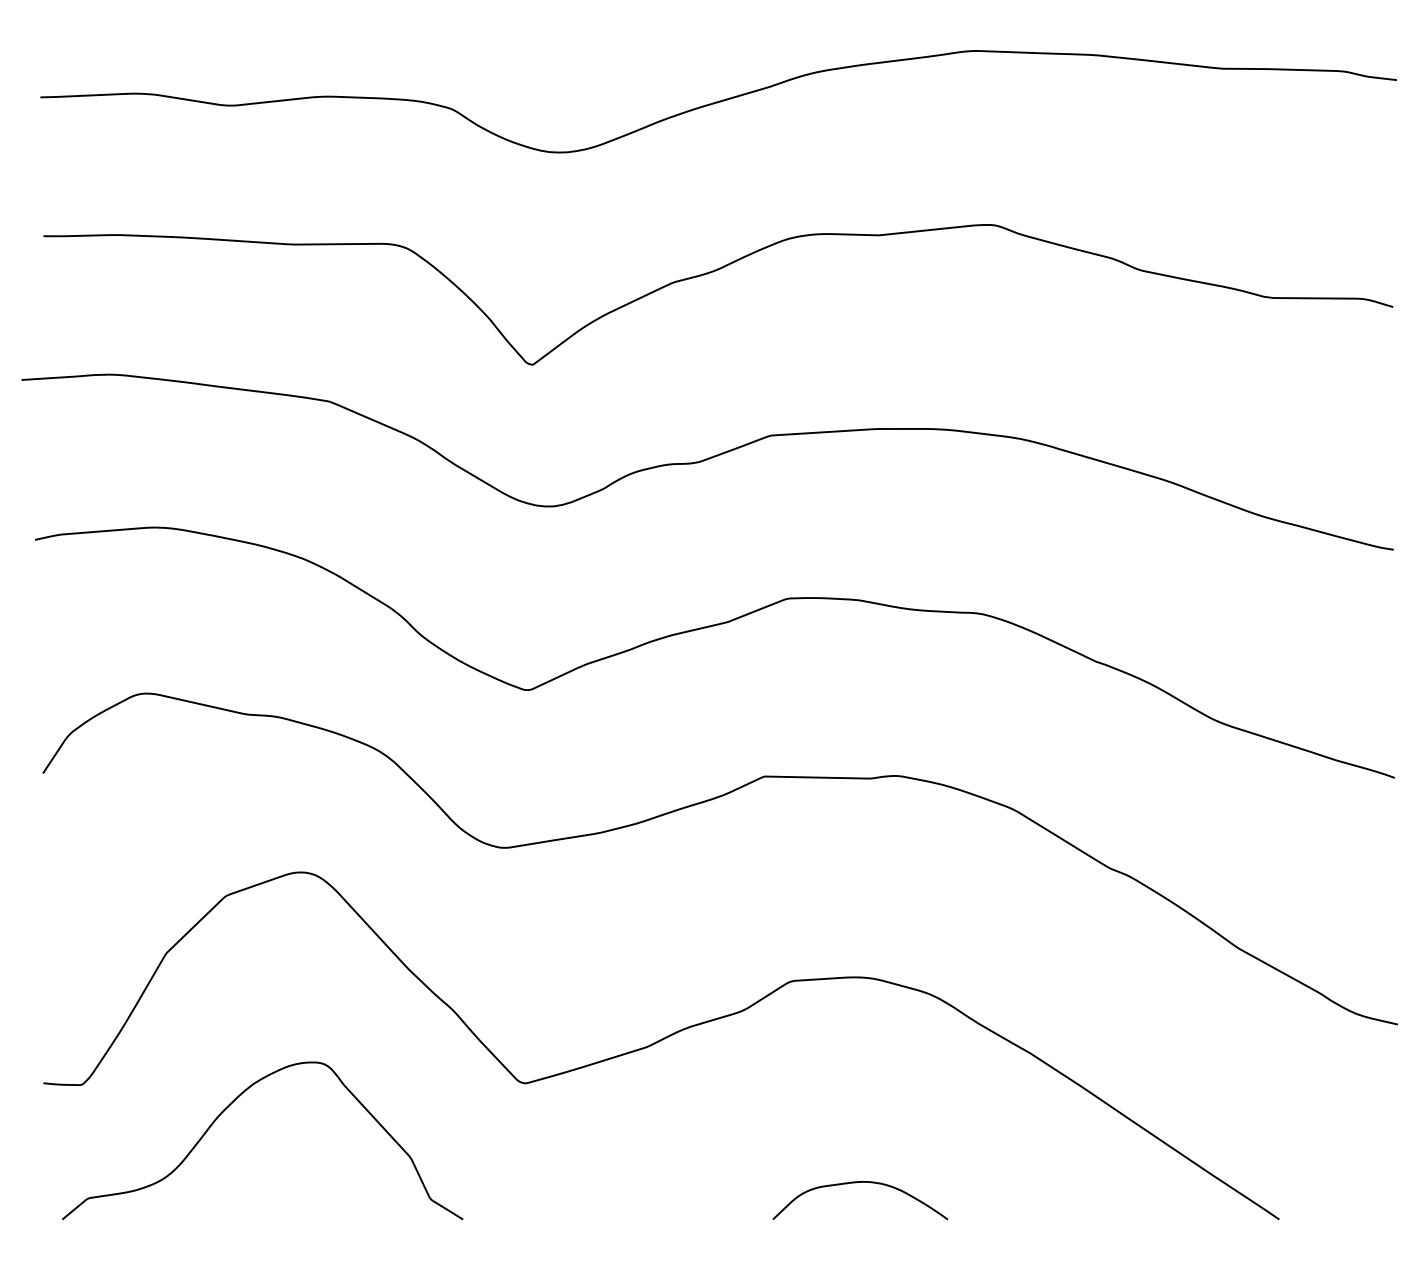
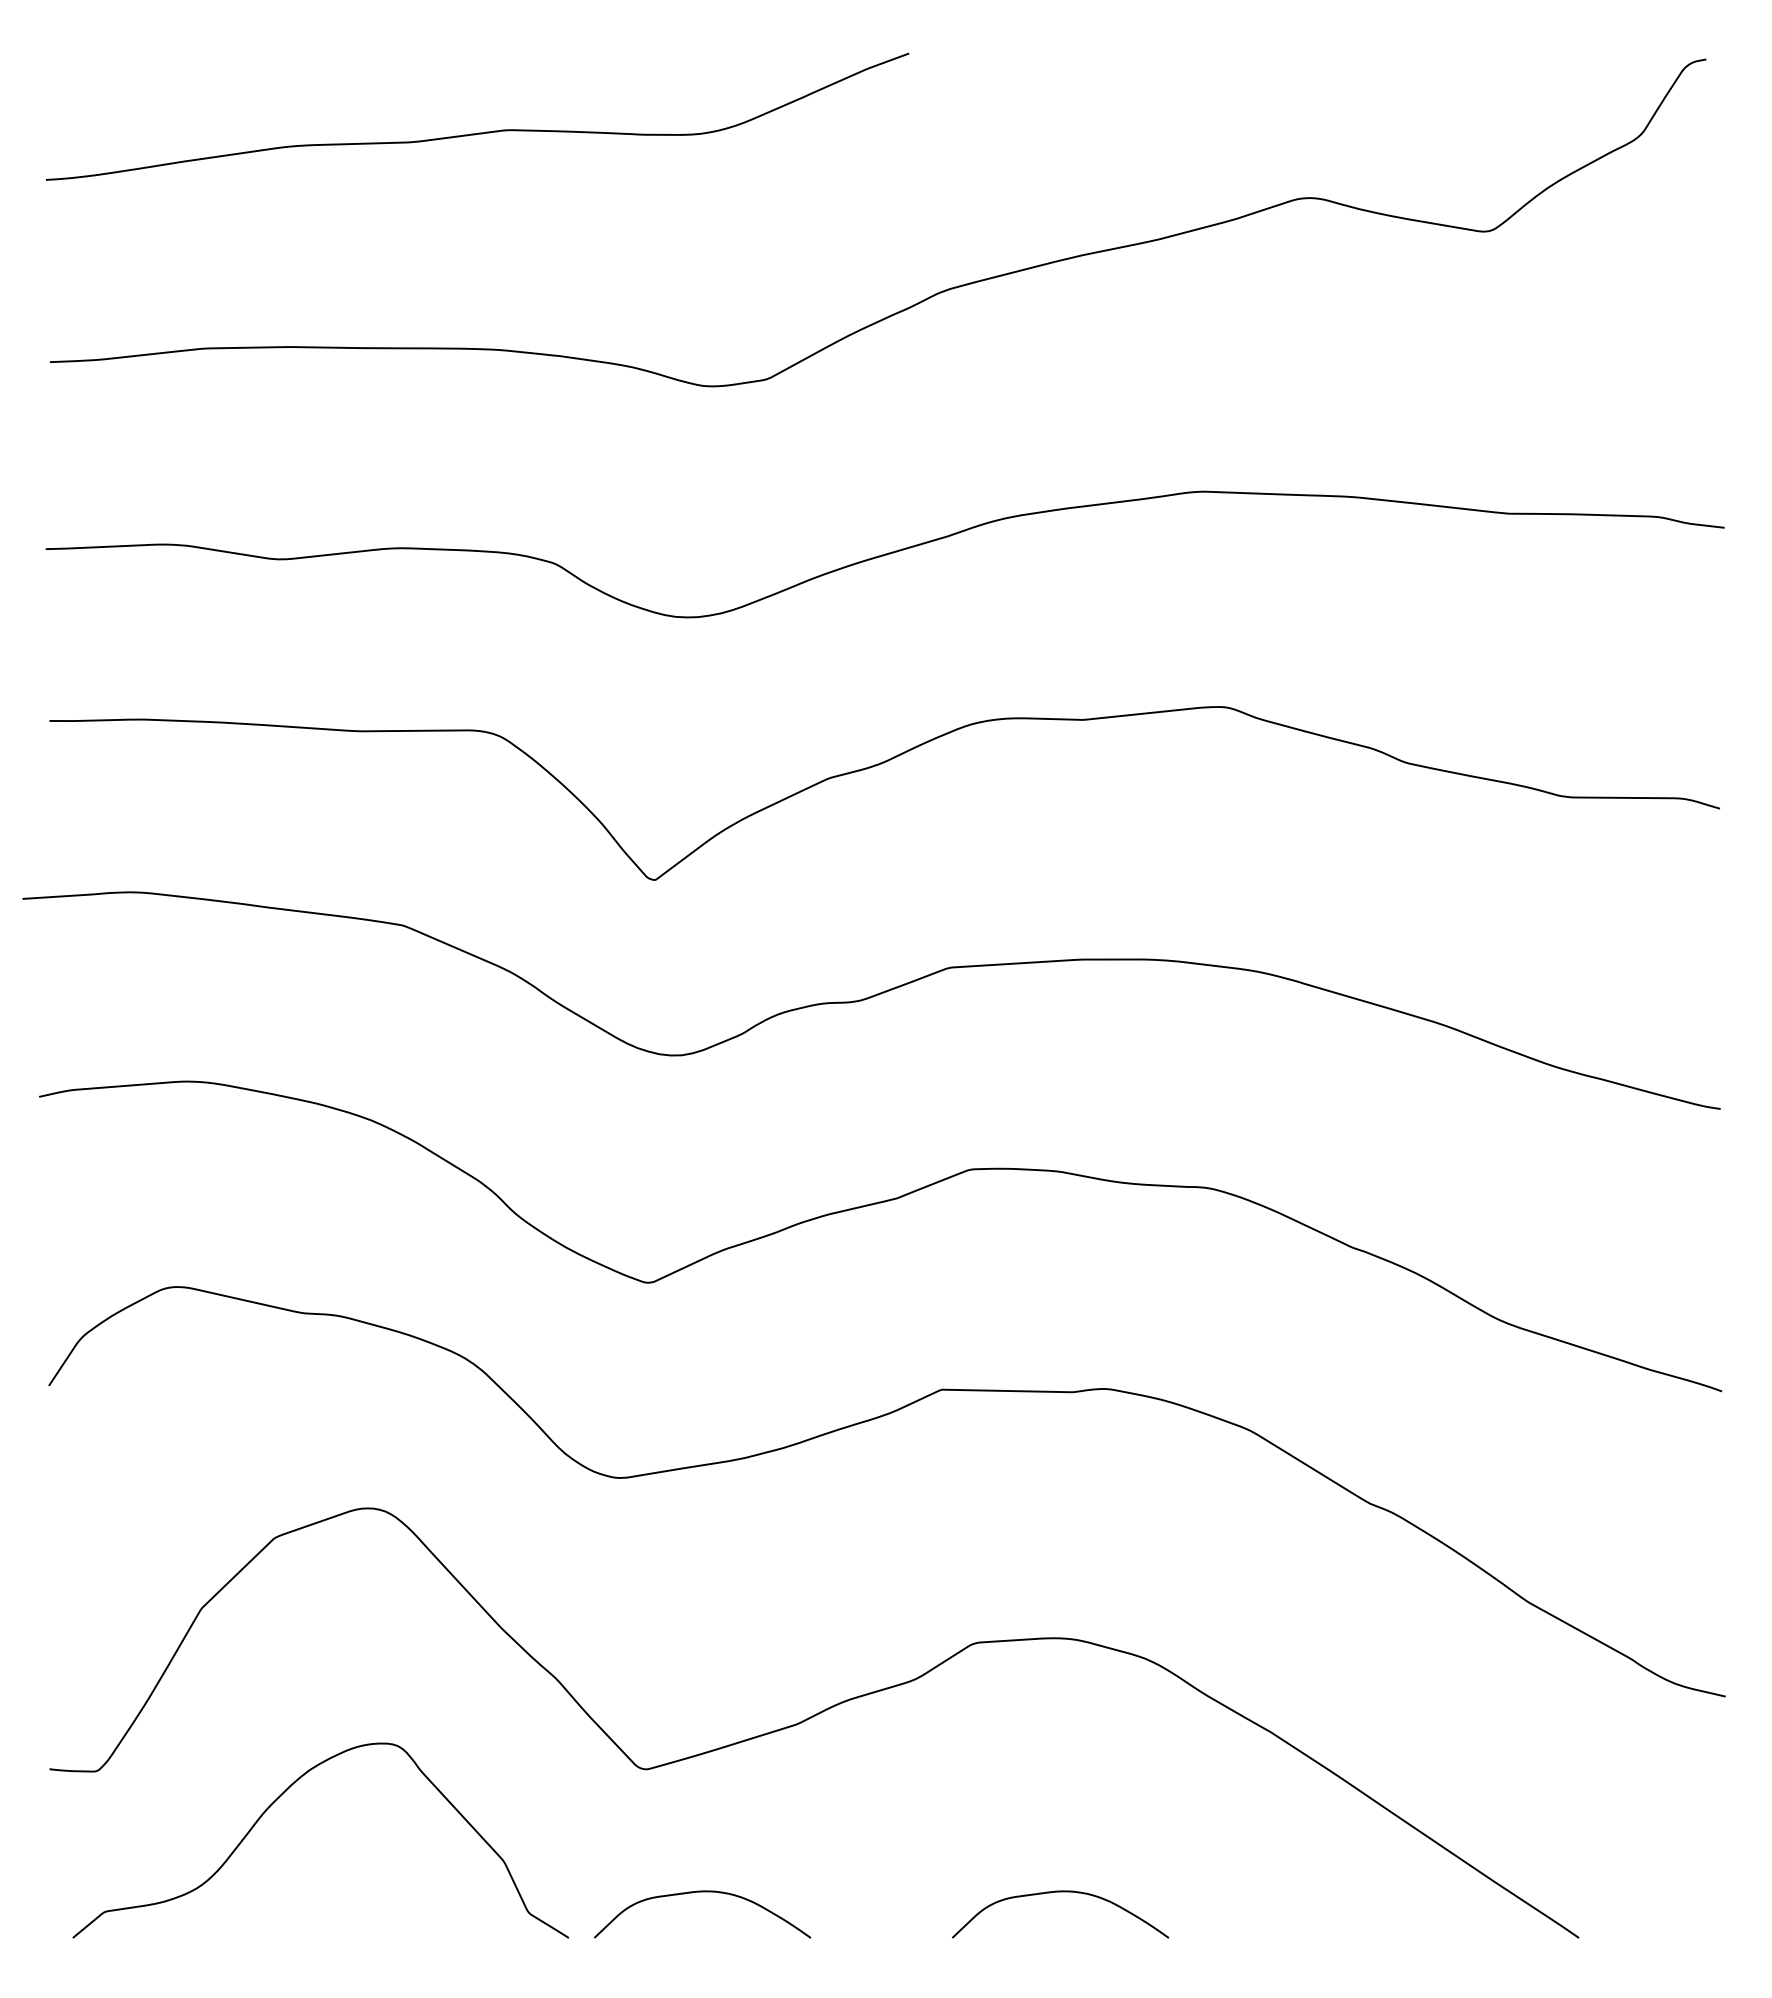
curve: (571, 1182) -> (702, 1892), added

